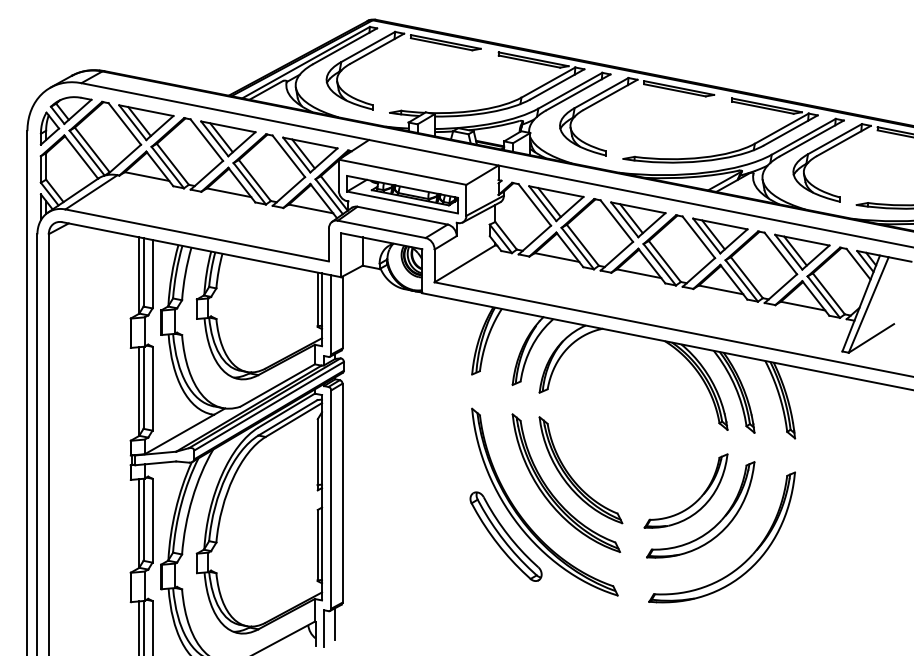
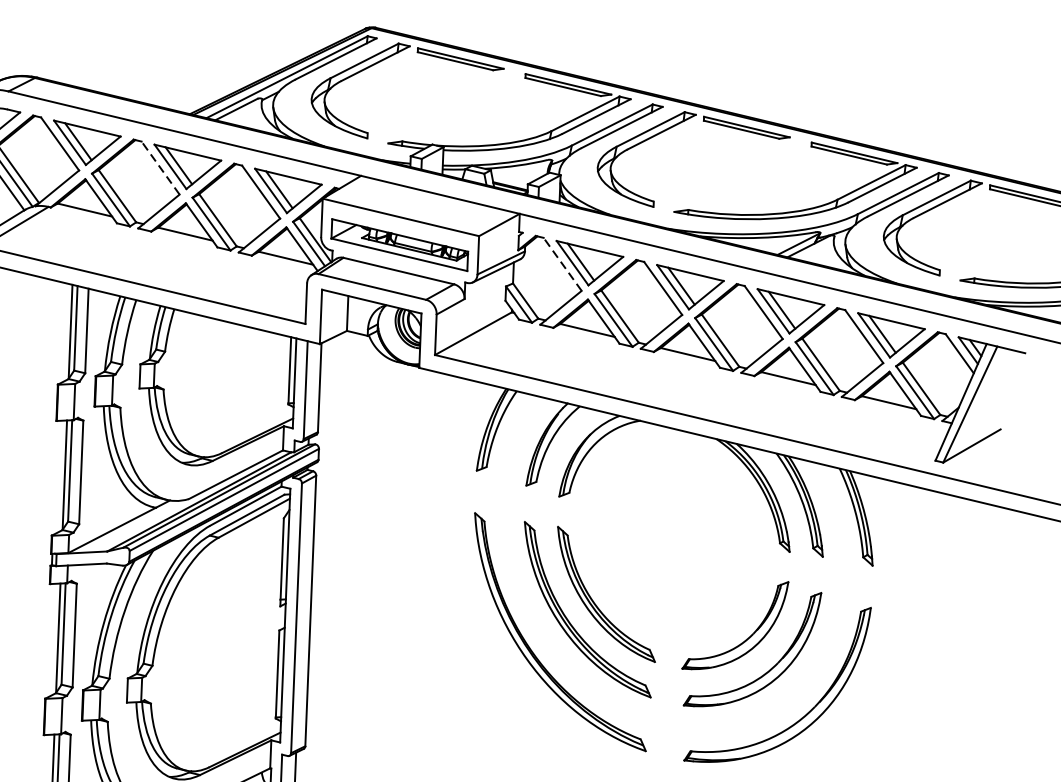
line: (206, 139) -> (160, 167), solid -> dashed
line: (534, 204) -> (562, 263), solid -> dashed
part: (505, 536) -> (509, 672), removed

